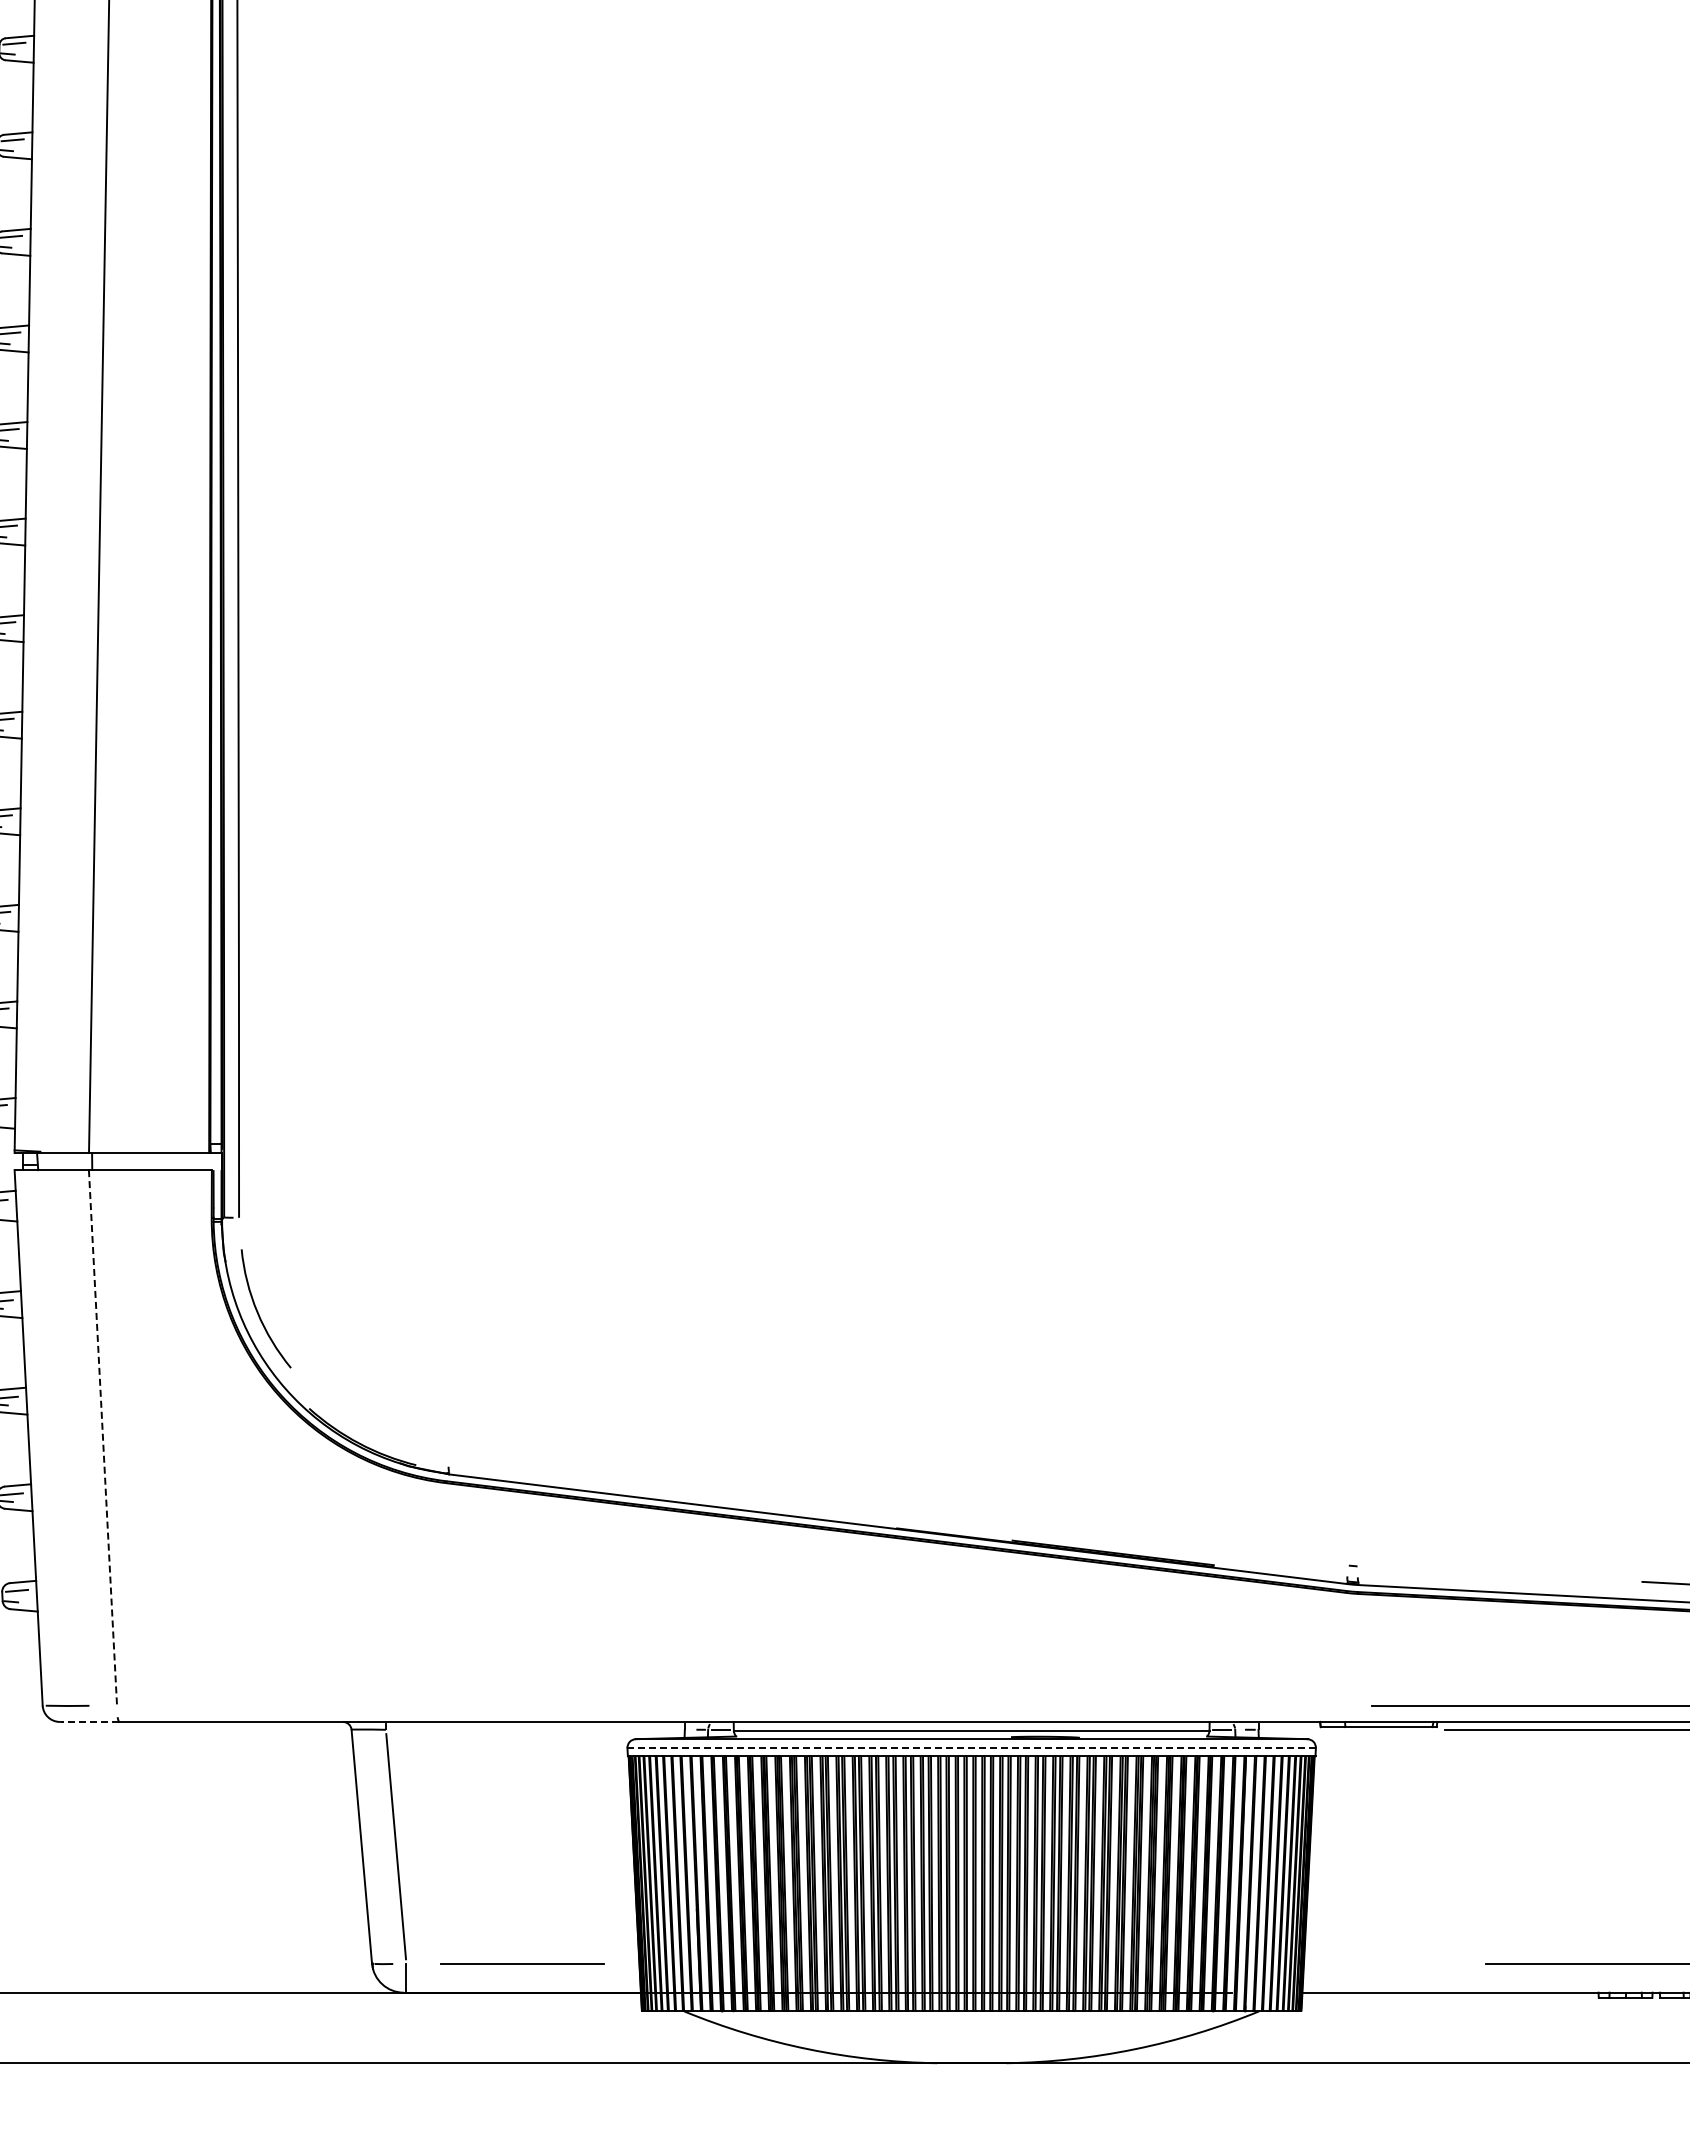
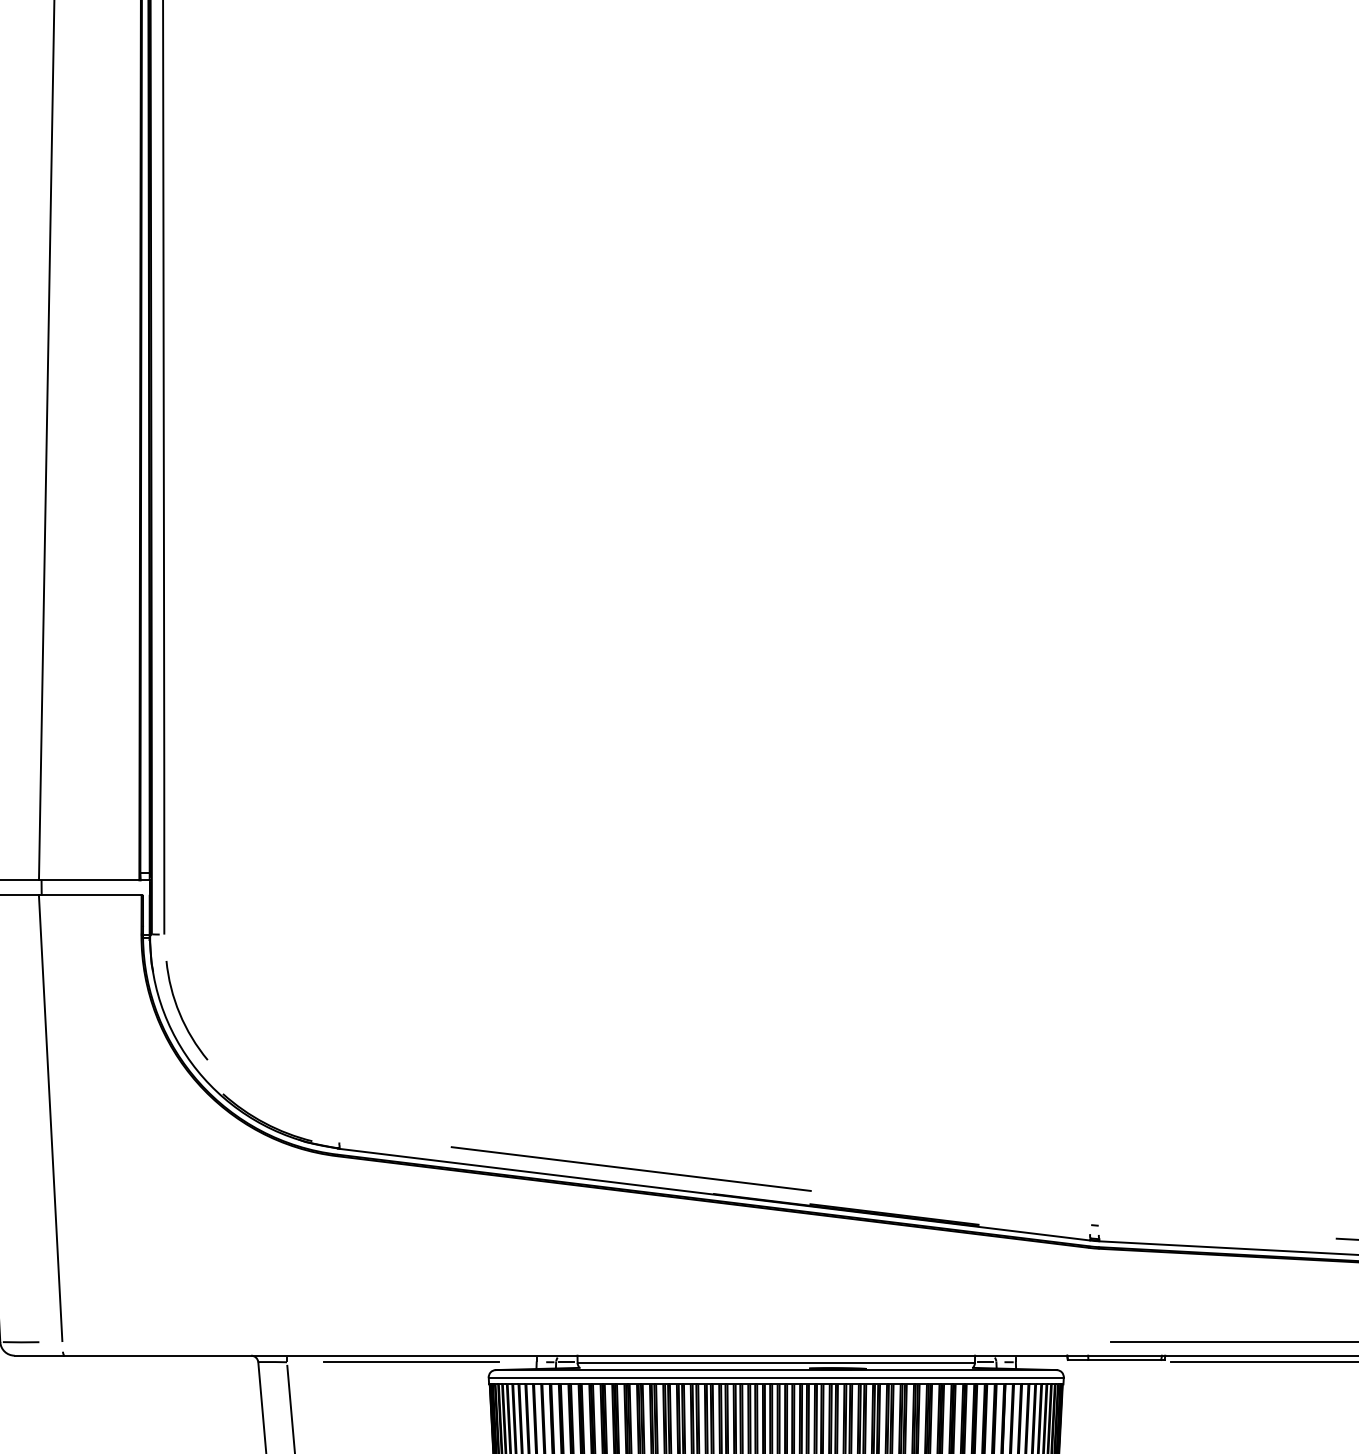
line: (102, 1437) -> (50, 1118), dashed -> solid
line: (798, 1498) -> (631, 1169), added
line: (89, 1721) -> (39, 1355), dashed -> solid
line: (535, 1729) -> (411, 1361), added
line: (971, 1748) -> (776, 1377), dashed -> solid

